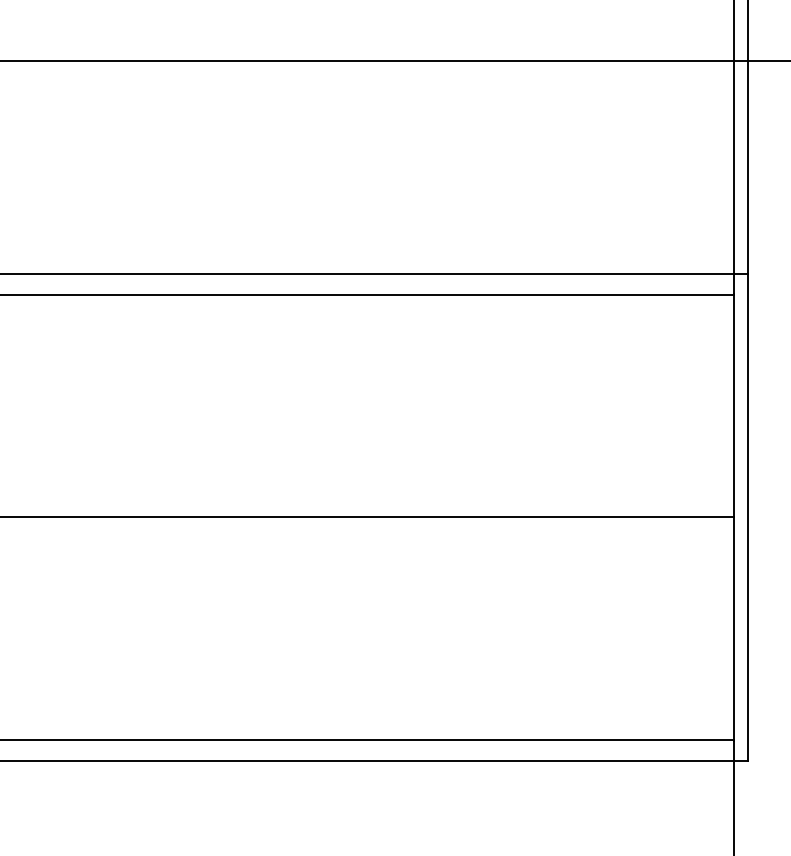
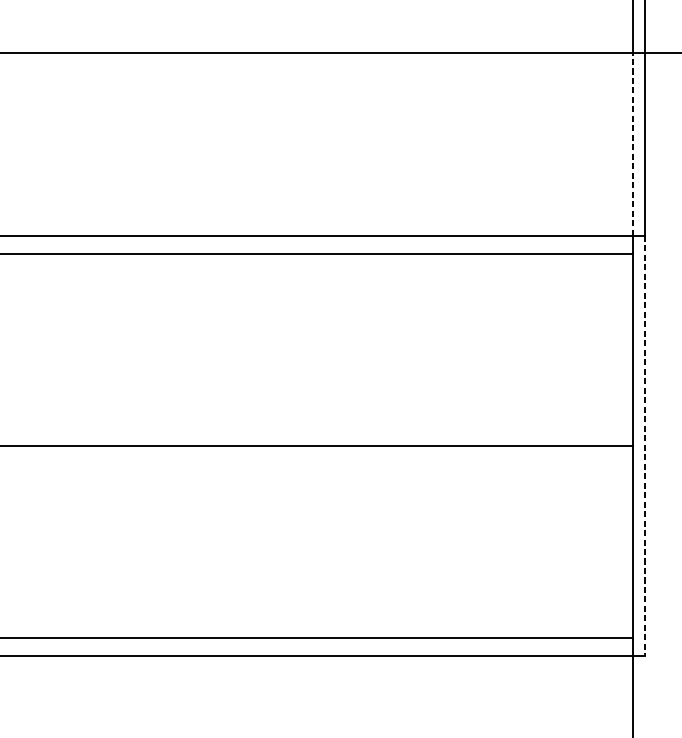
line: (734, 166) -> (633, 143), solid -> dashed
line: (748, 517) -> (645, 446), solid -> dashed

